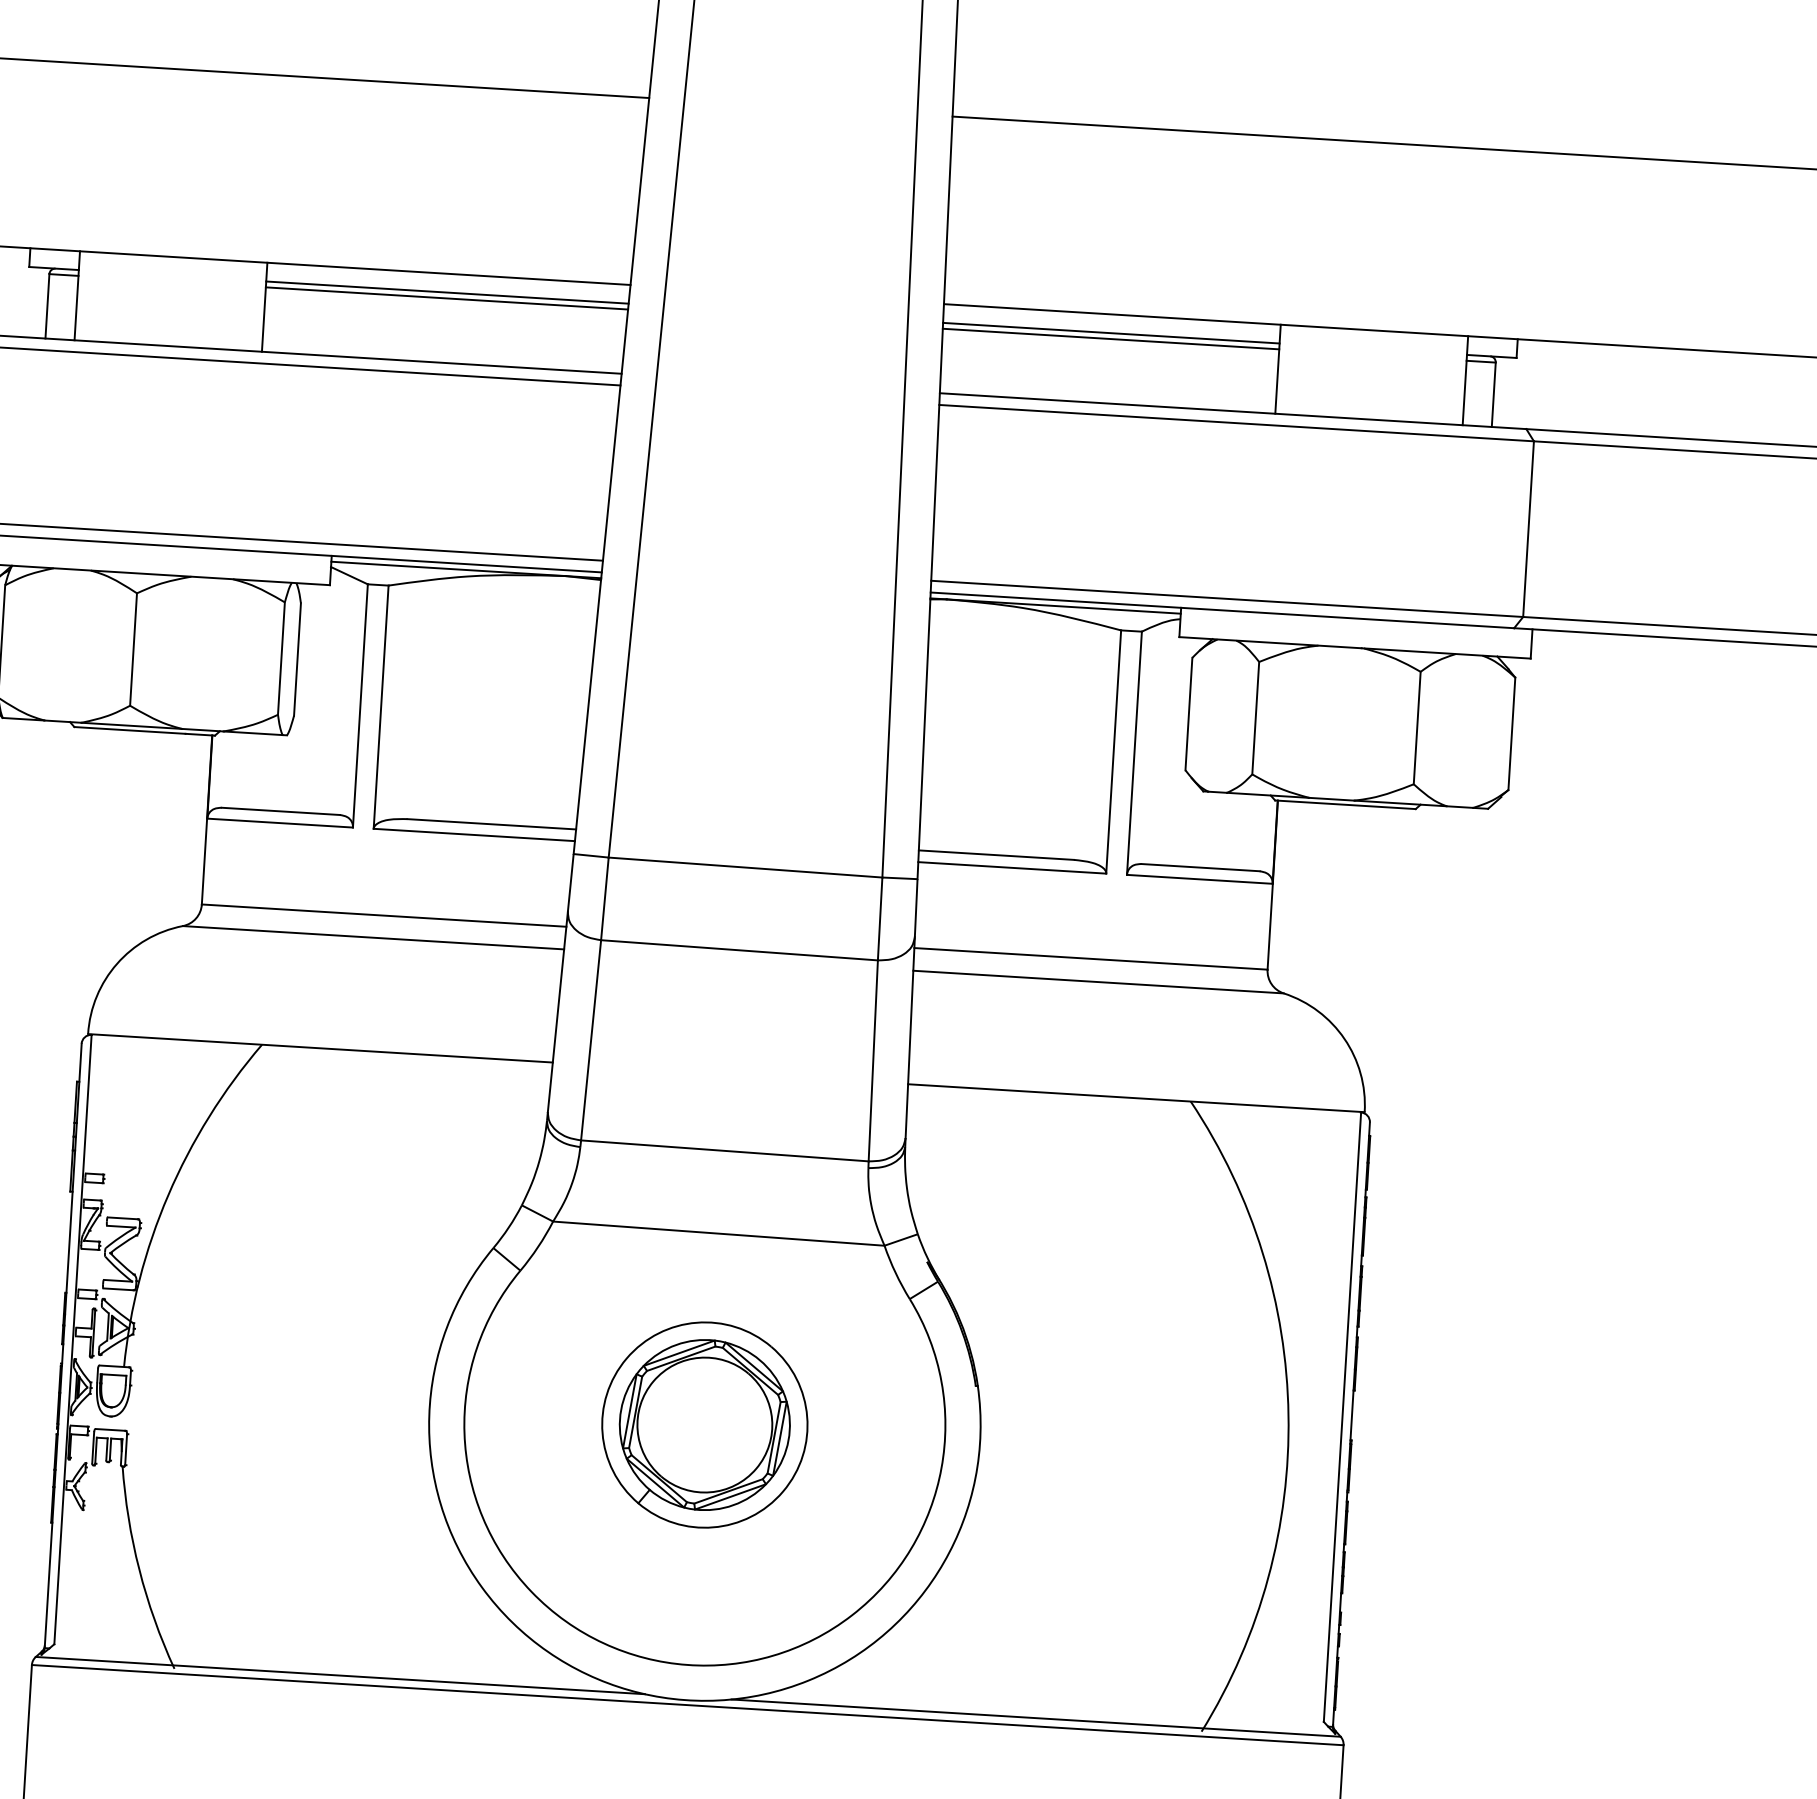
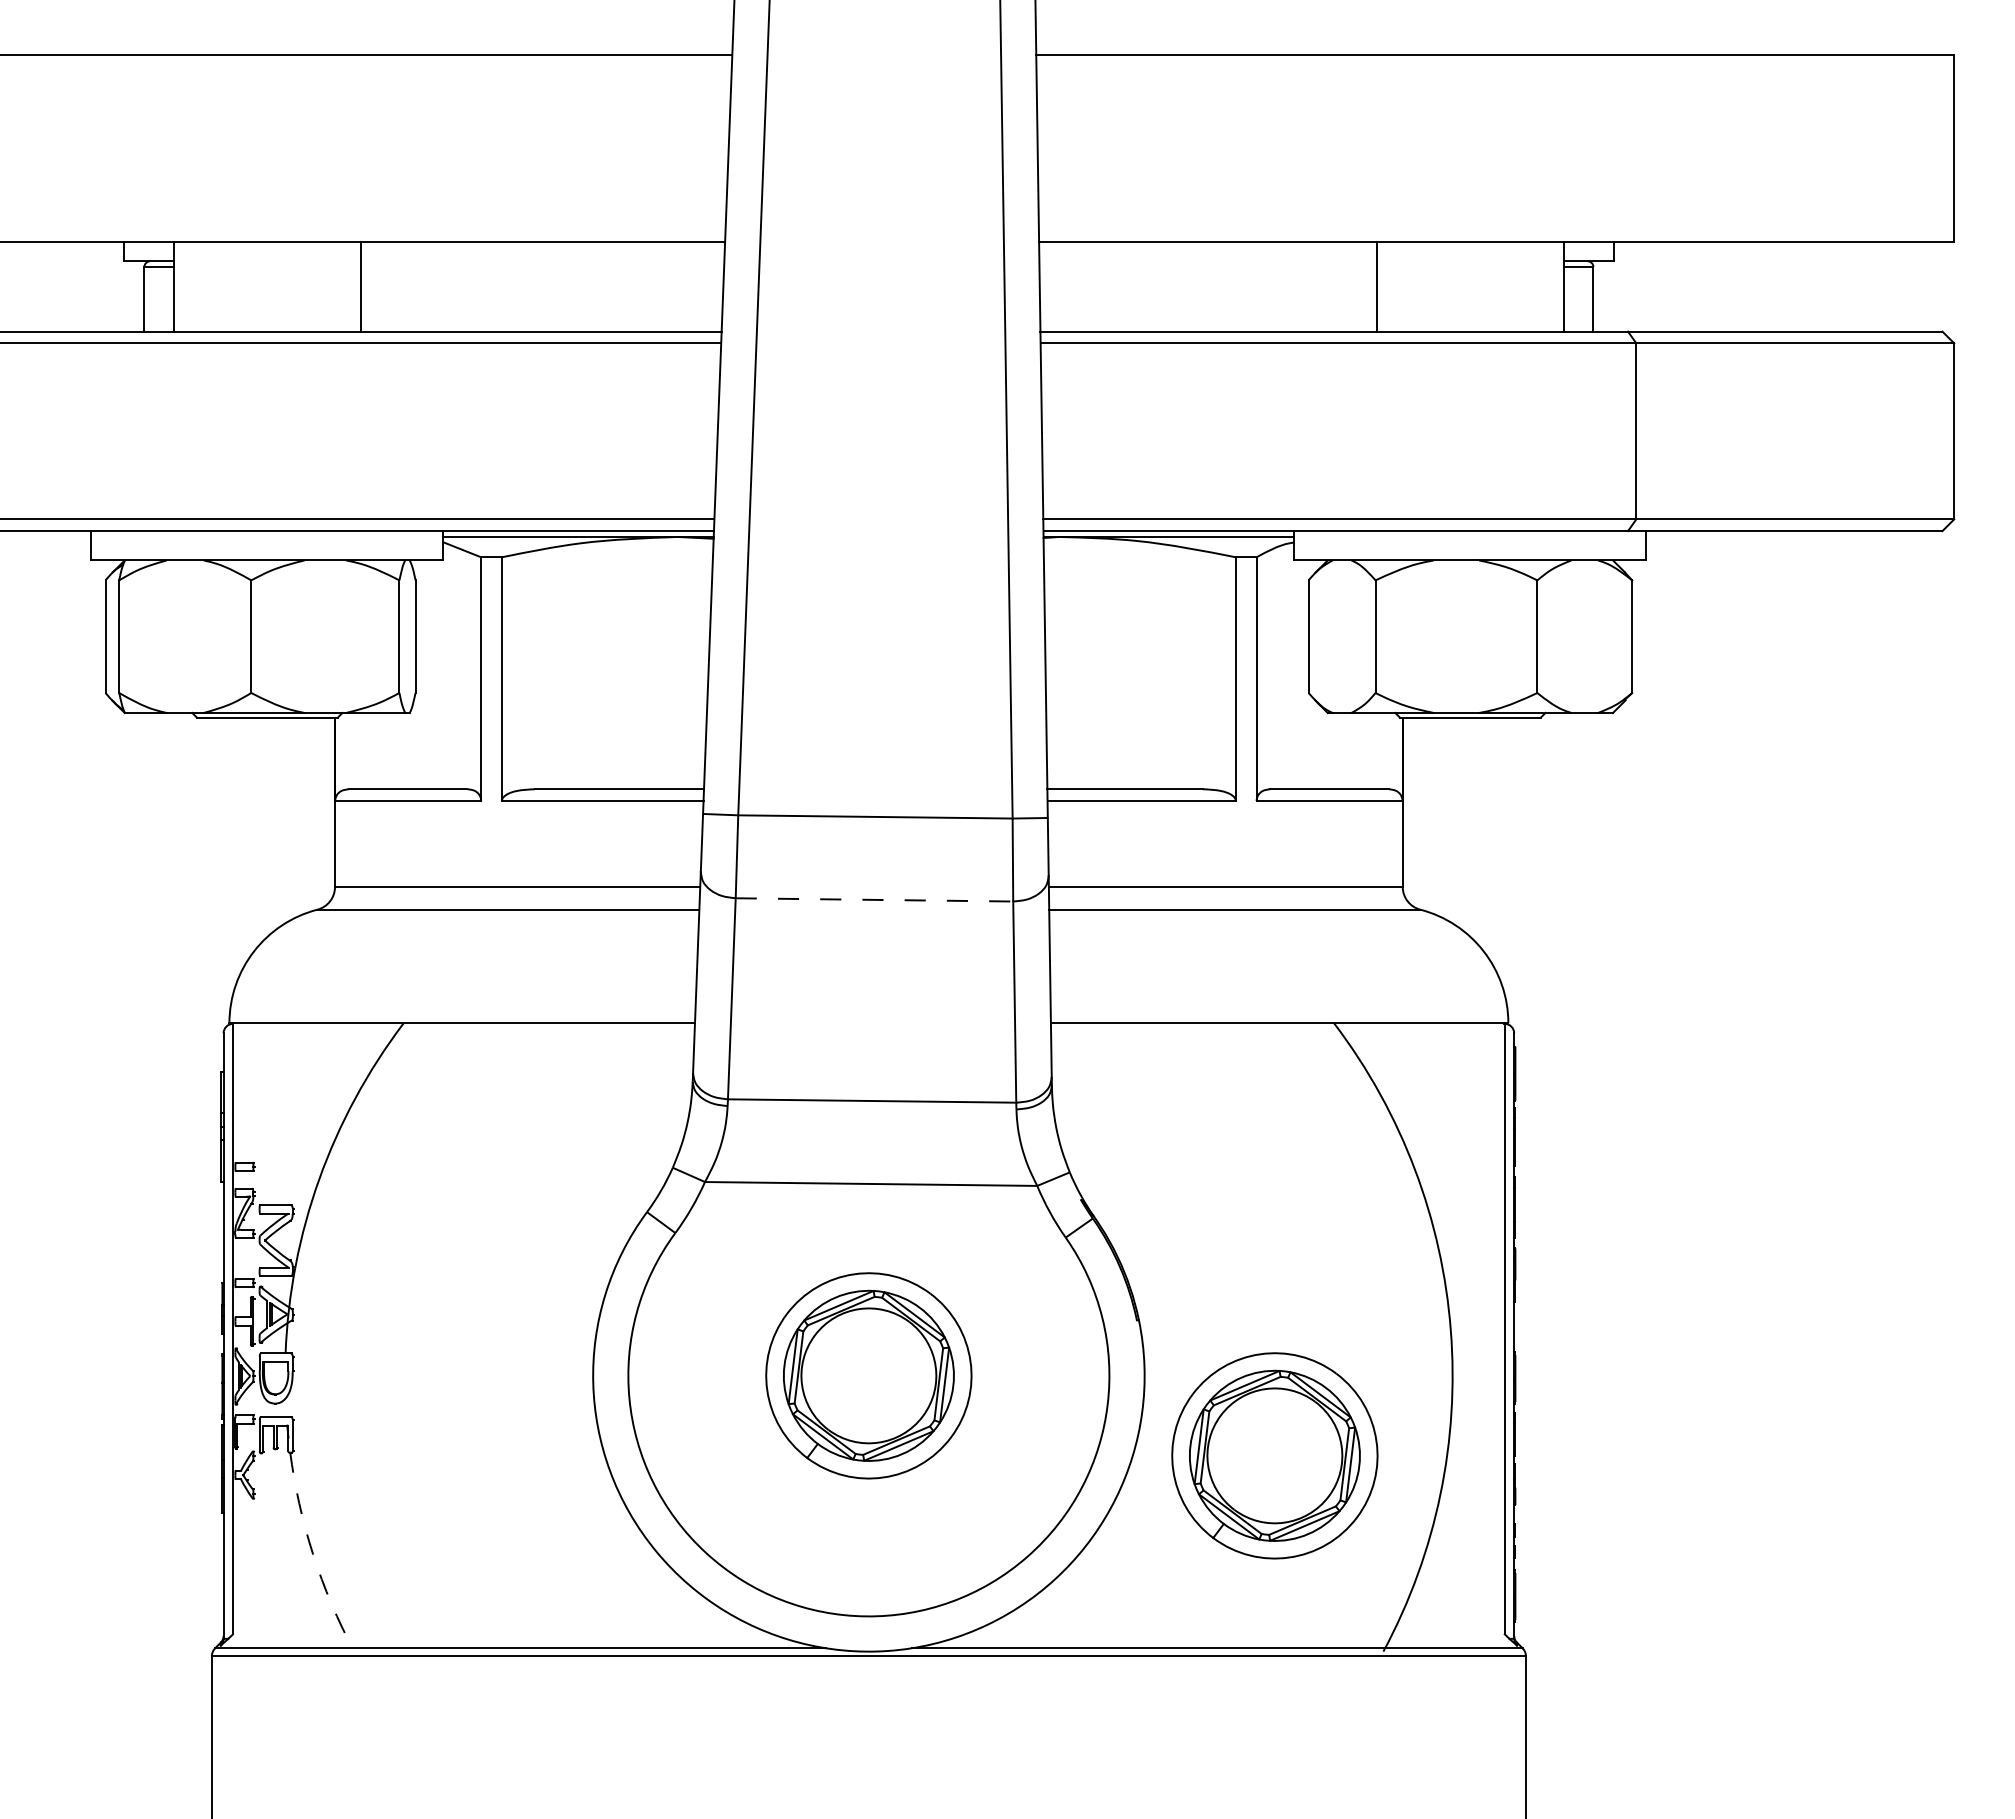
line: (447, 292) -> (542, 261), removed
line: (446, 298) -> (542, 267), removed
line: (1110, 333) -> (1207, 261), removed
line: (1110, 339) -> (1207, 267), removed
line: (739, 949) -> (874, 899), solid -> dashed
part: (1104, 1529) -> (1274, 1455), added
arc: (139, 1569) -> (313, 1554), solid -> dashed

